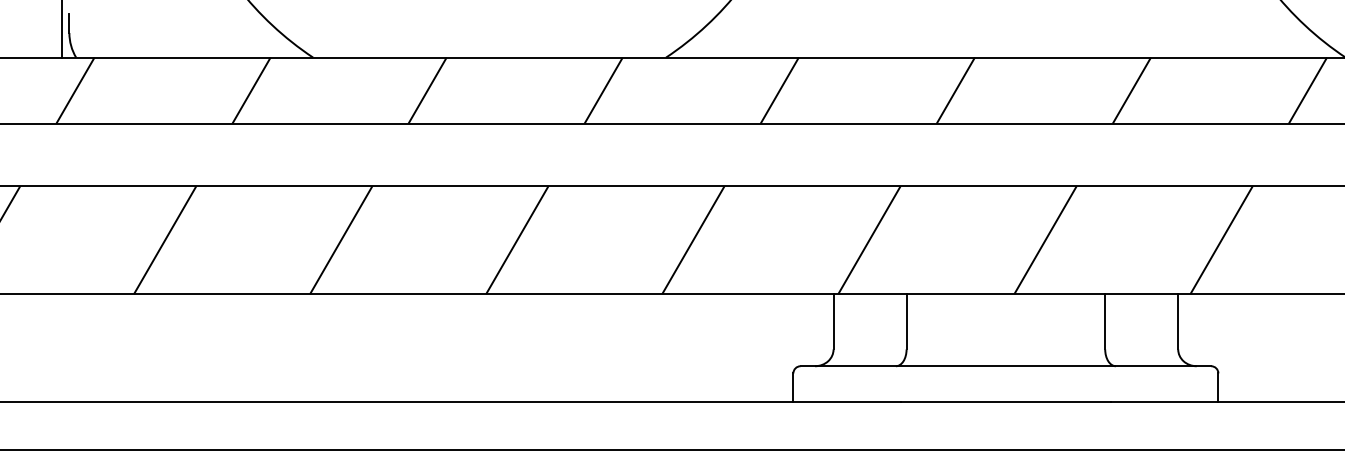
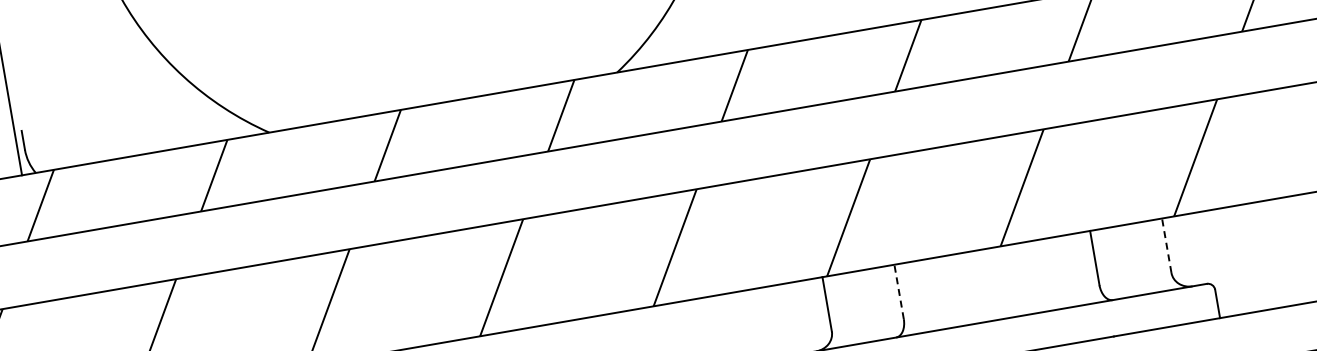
line: (906, 321) -> (898, 291), solid -> dashed
line: (1178, 321) -> (1167, 245), solid -> dashed

